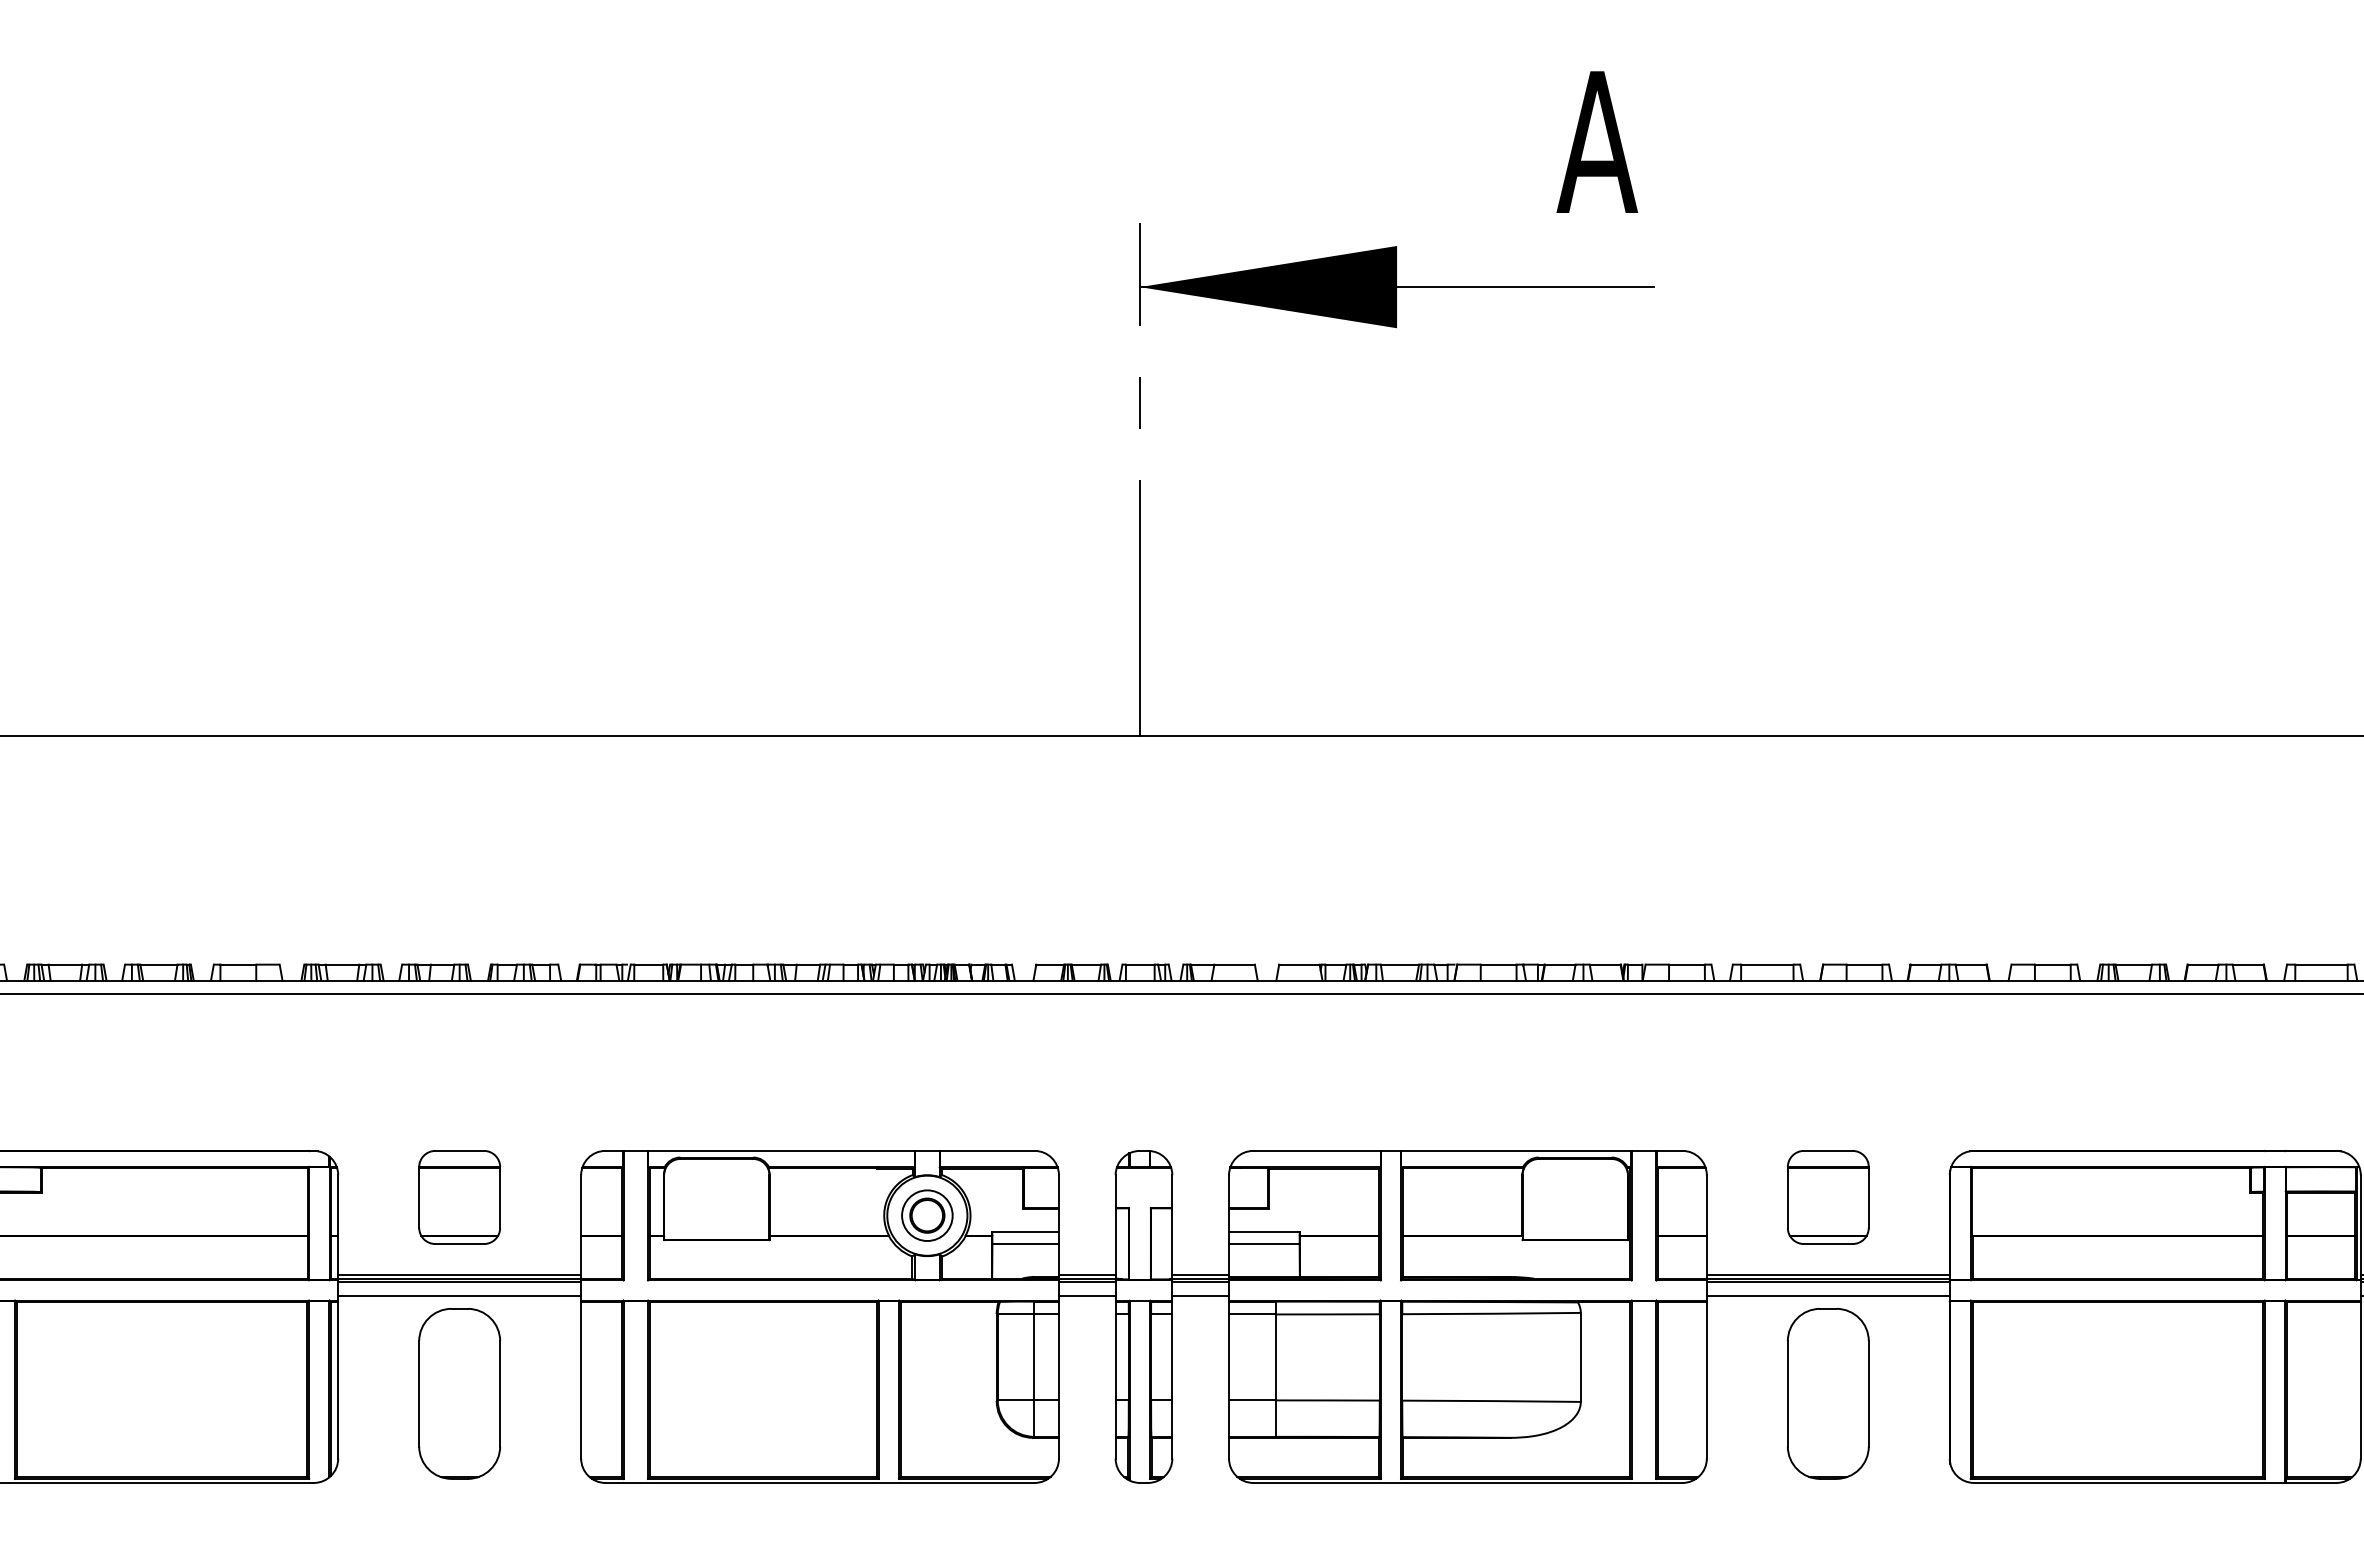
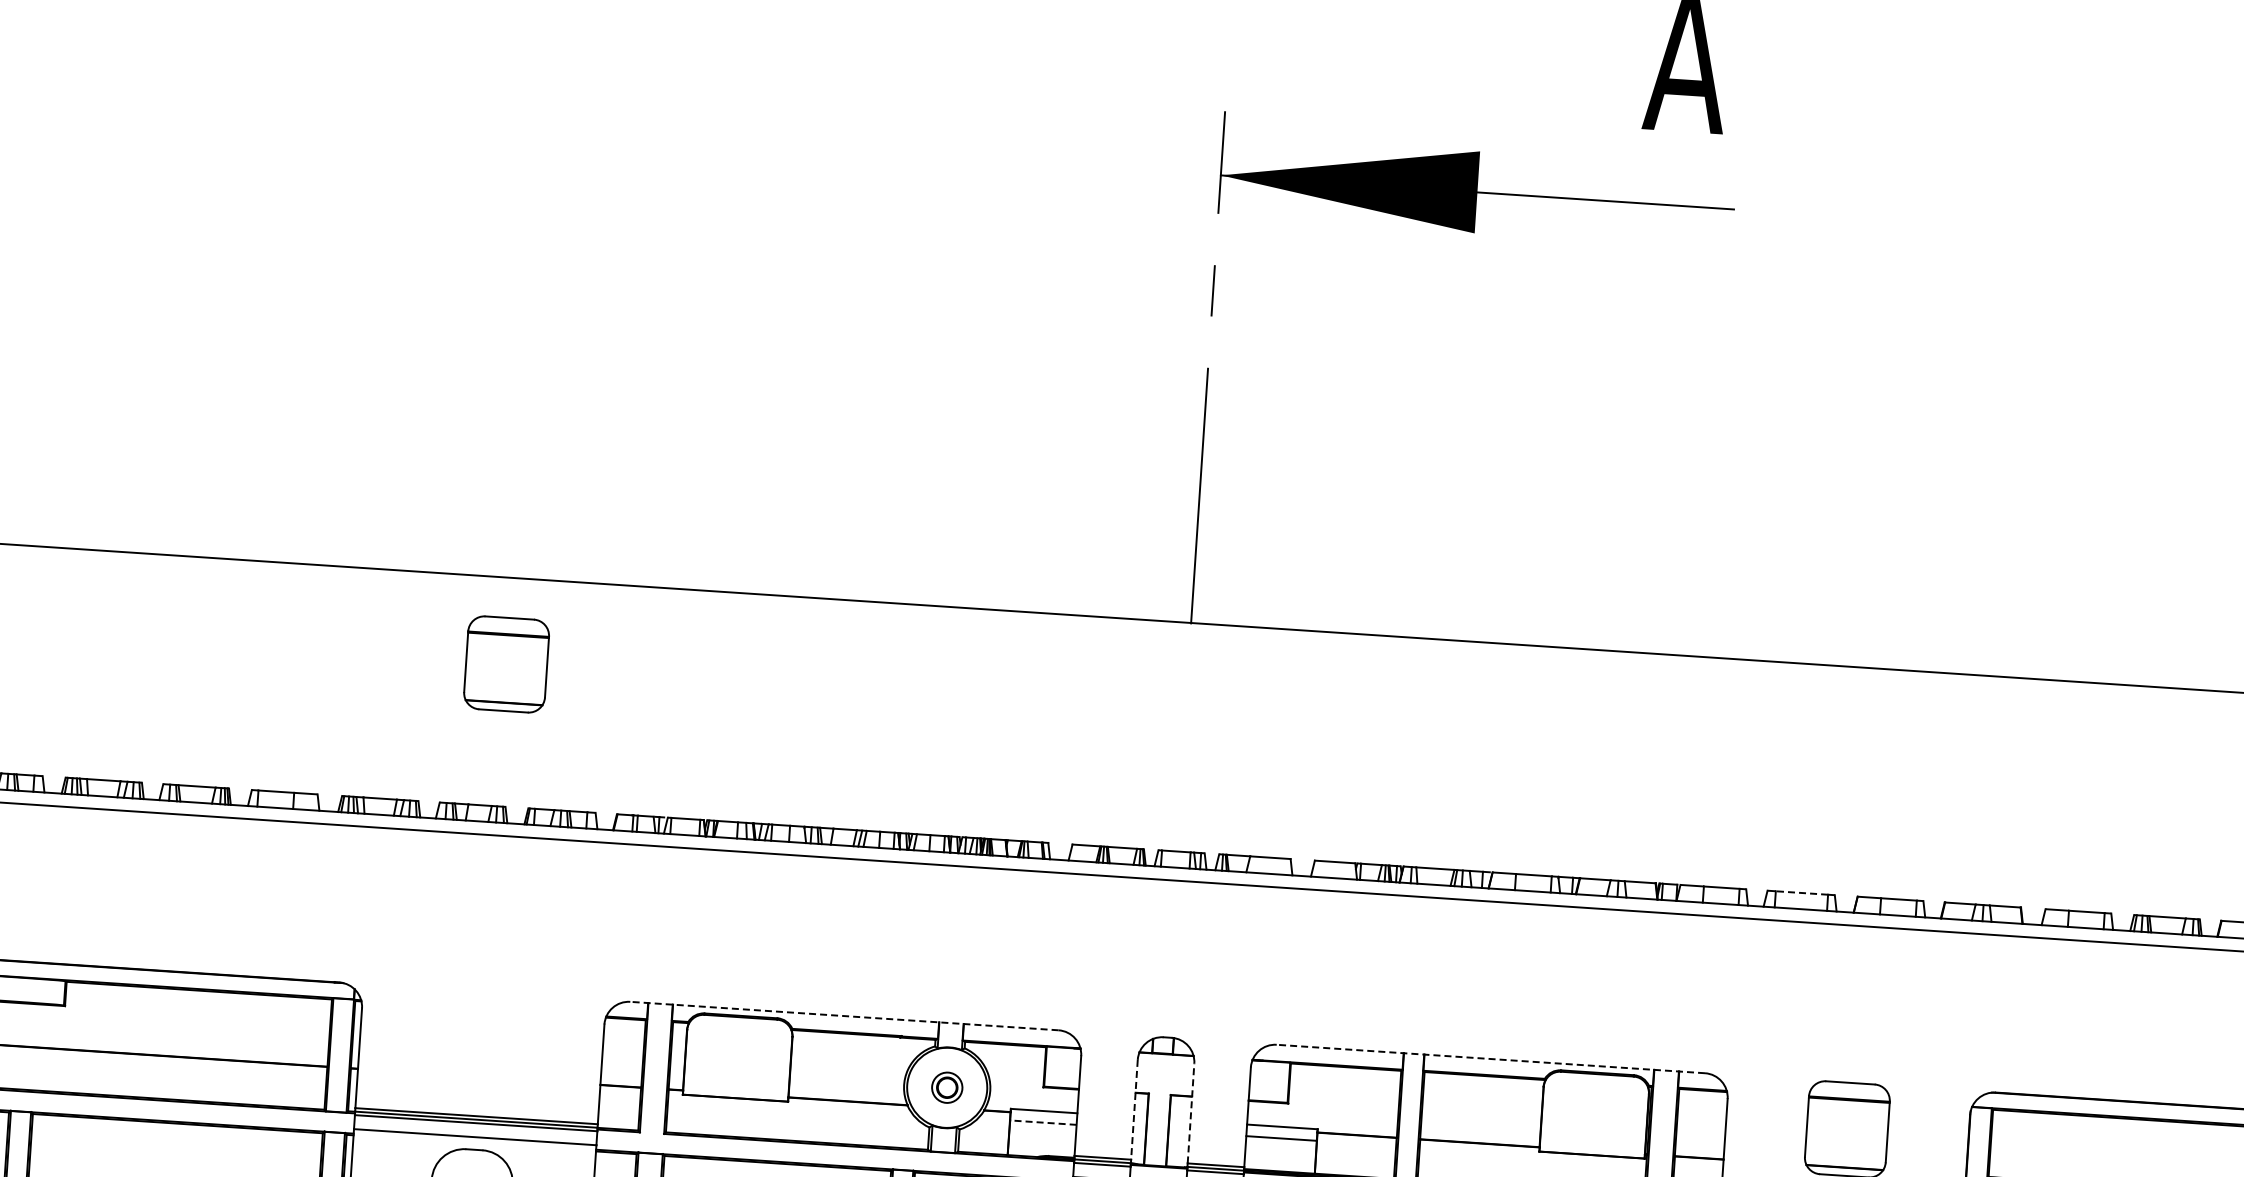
line: (1766, 964) -> (1801, 892), solid -> dashed
line: (820, 1150) -> (844, 1015), solid -> dashed
line: (1467, 1150) -> (1490, 1058), solid -> dashed
part: (459, 1197) -> (506, 664), moved
part: (927, 1215) -> (947, 1087), size x0.6
line: (1115, 1225) -> (1134, 1110), solid -> dashed
line: (1172, 1225) -> (1191, 1113), solid -> dashed
line: (1025, 1244) -> (1043, 1123), solid -> dashed

